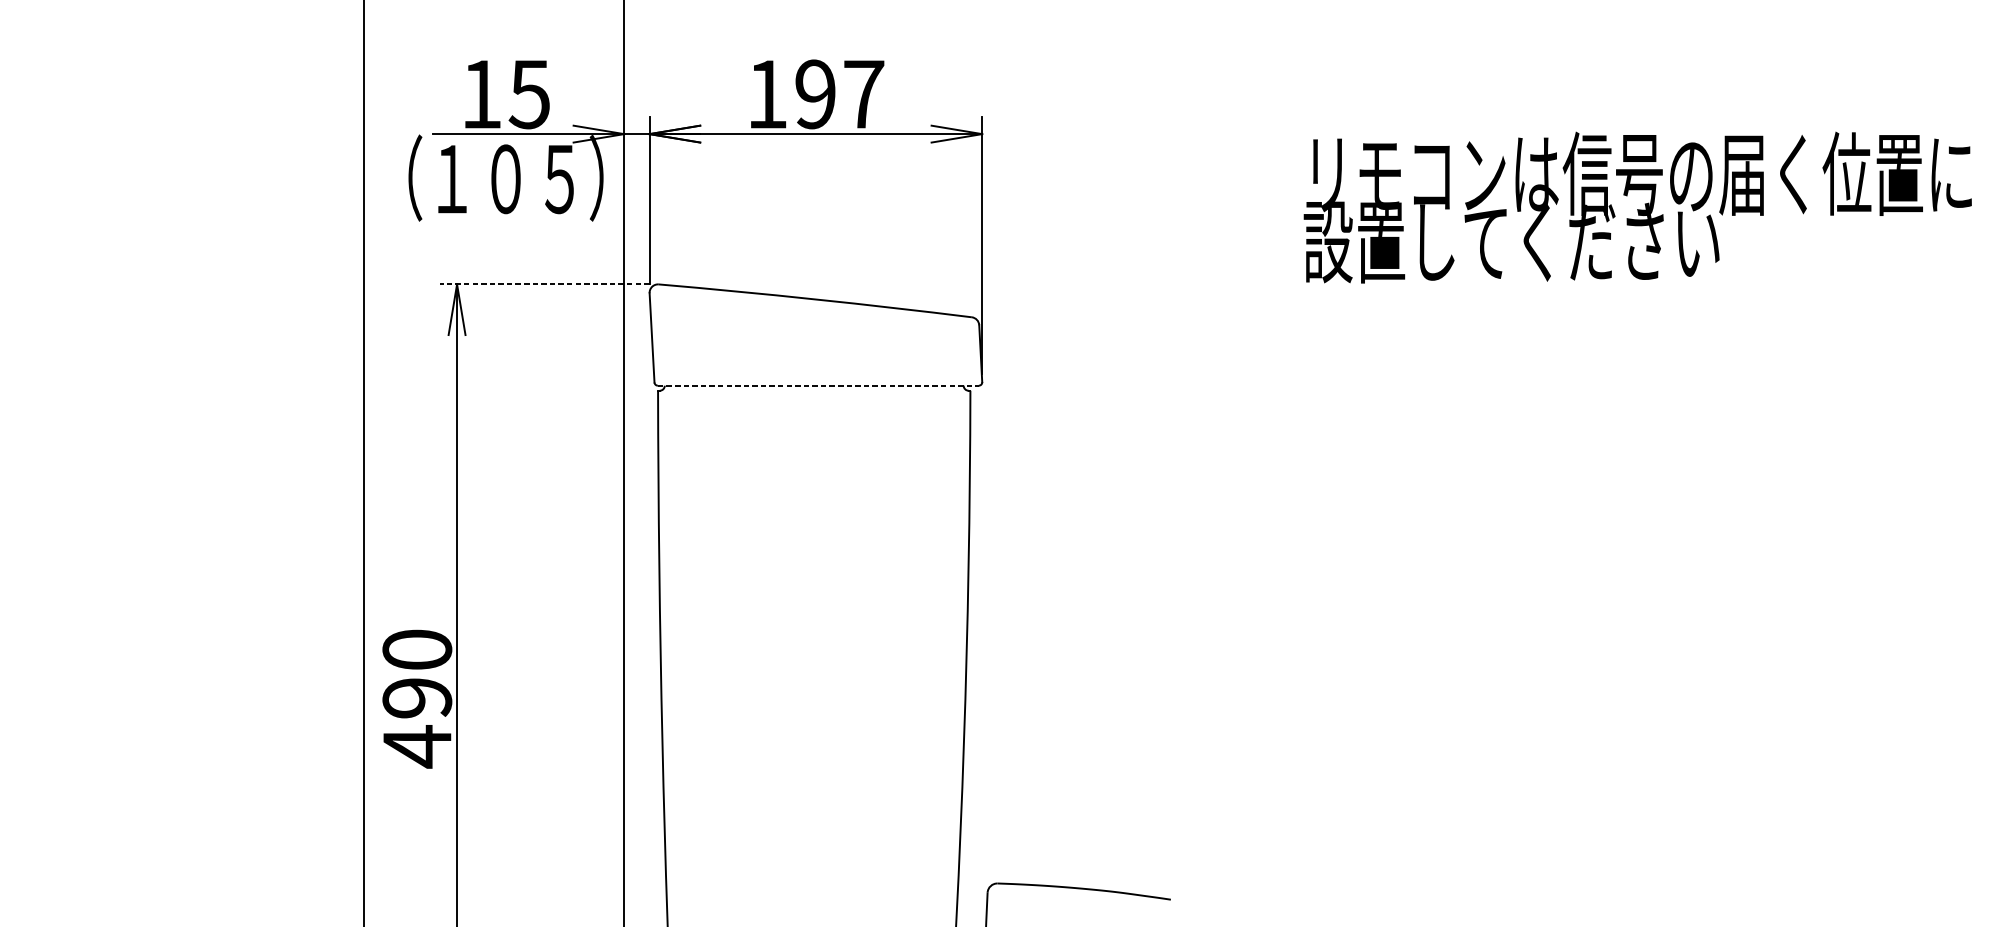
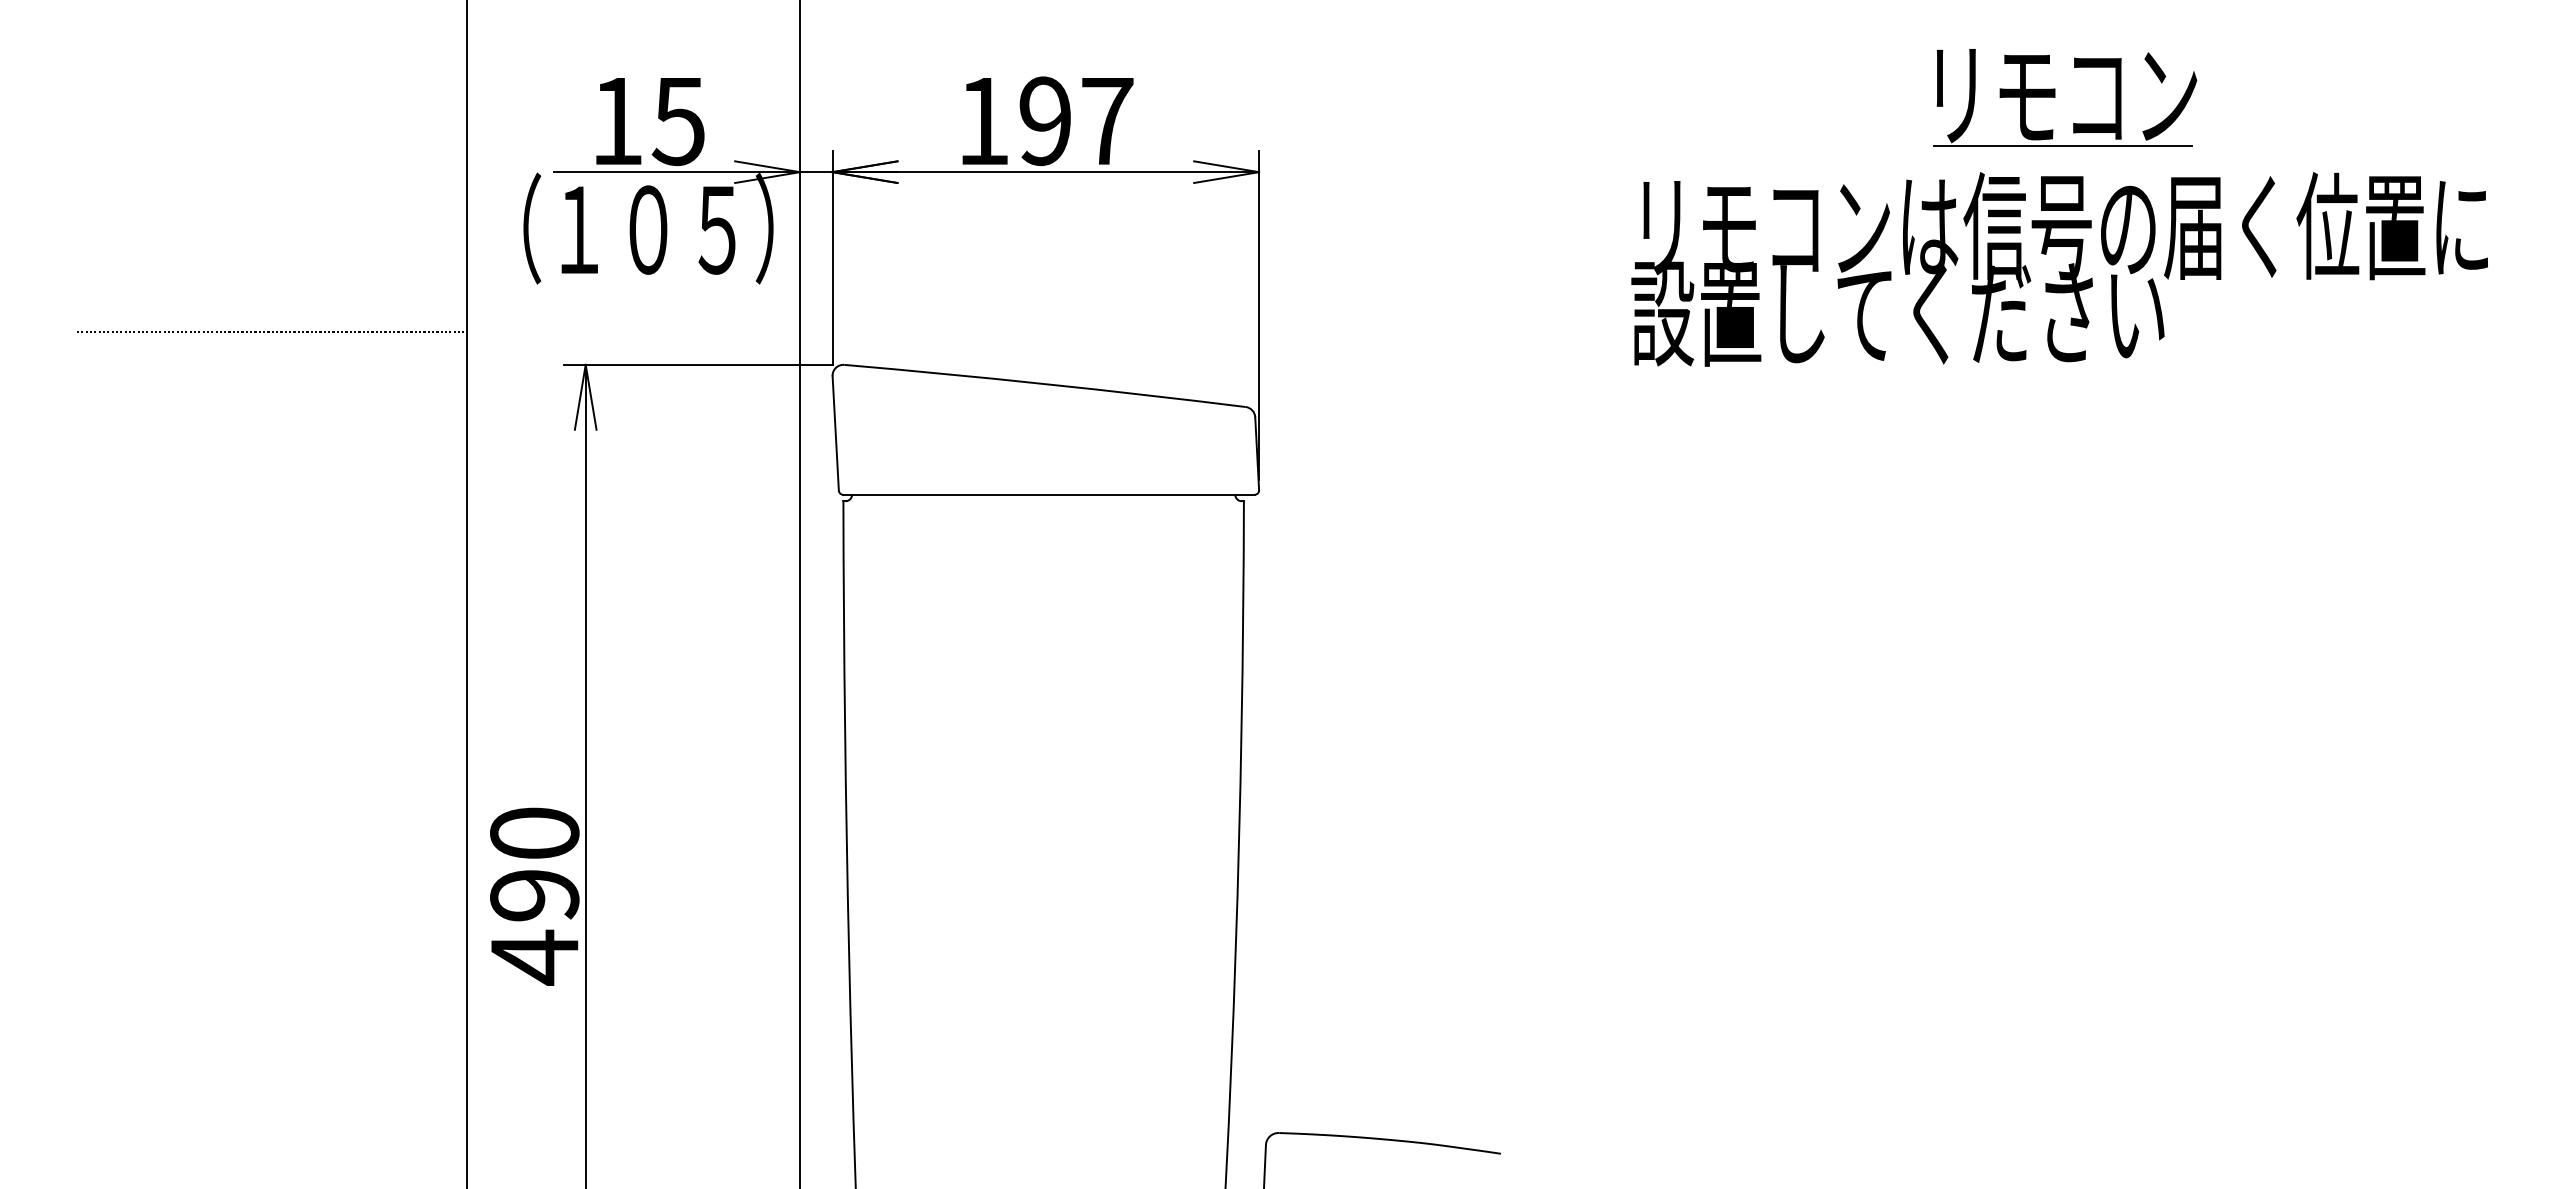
part: (1603, 75) -> (2055, 97), added
text: (1637, 207) -> (2059, 269), moved
line: (212, 259) -> (271, 332), added
line: (544, 284) -> (697, 364), dashed -> solid
line: (818, 385) -> (1048, 494), dashed -> solid

